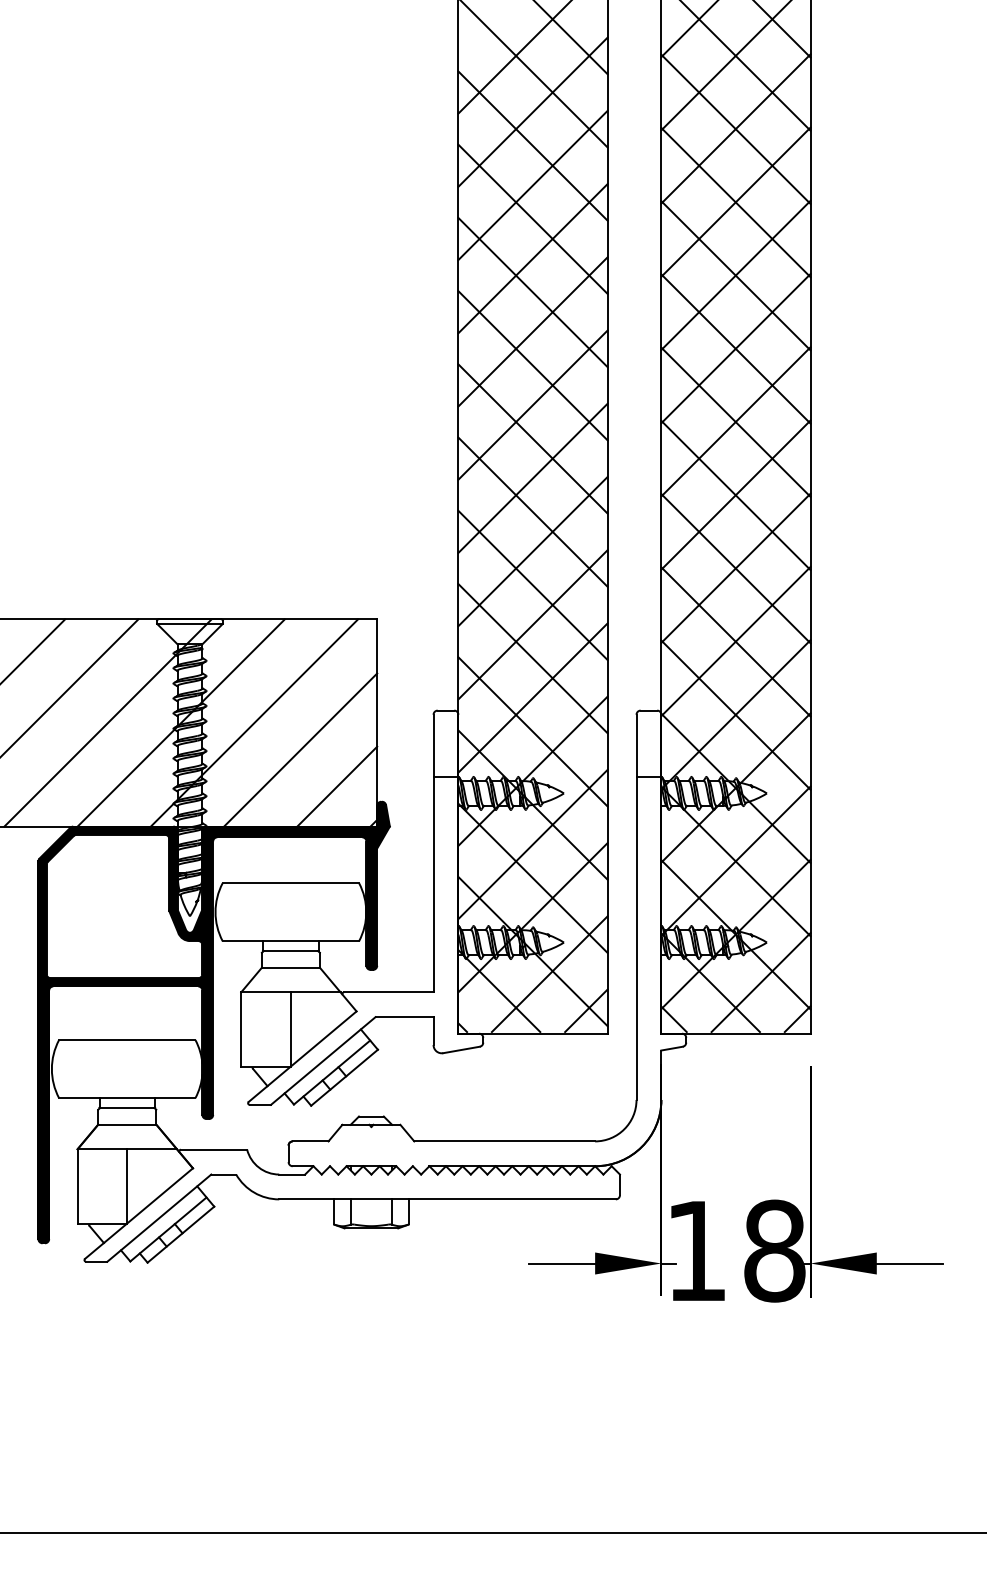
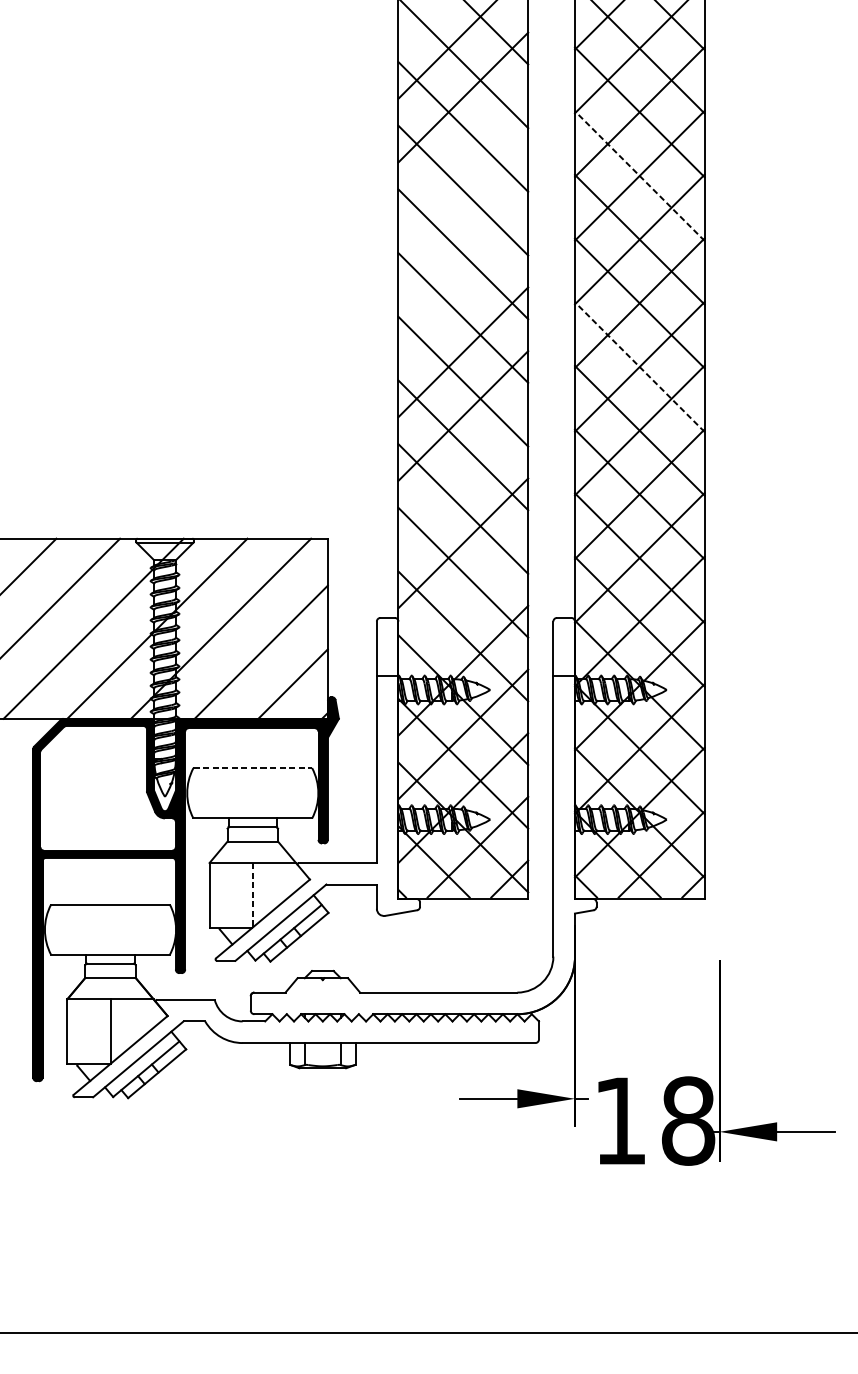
line: (532, 185) -> (462, 161), removed
line: (735, 202) -> (639, 176), solid -> dashed
line: (532, 258) -> (462, 224), removed
line: (532, 331) -> (462, 288), removed
line: (735, 421) -> (639, 366), solid -> dashed
line: (532, 551) -> (462, 479), removed
line: (532, 697) -> (462, 606), removed
line: (291, 883) -> (253, 768), solid -> dashed
line: (290, 1029) -> (252, 895), solid -> dashed
part: (807, 1184) -> (716, 1063), moved

